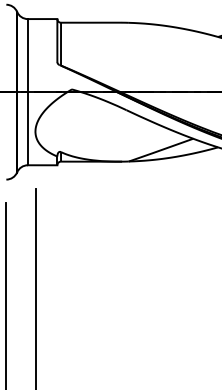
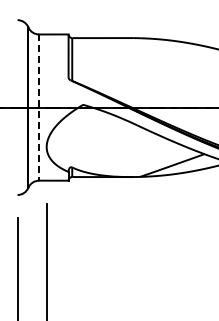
line: (27, 92) -> (38, 107), solid -> dashed

